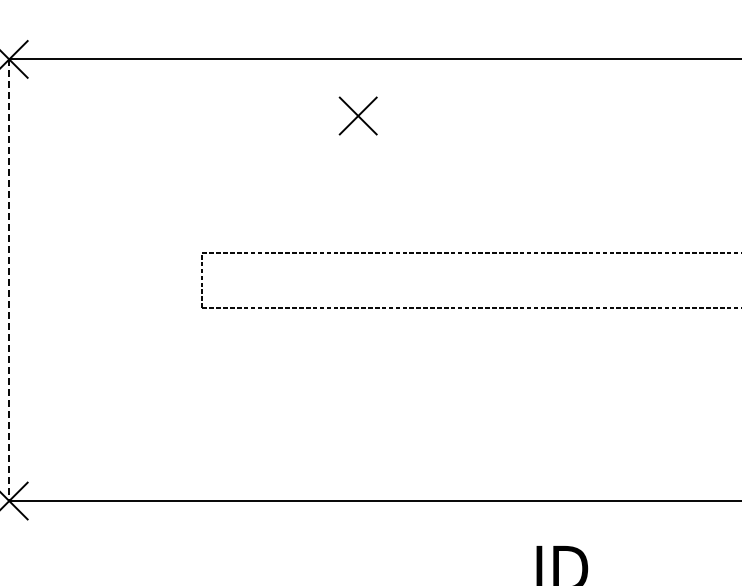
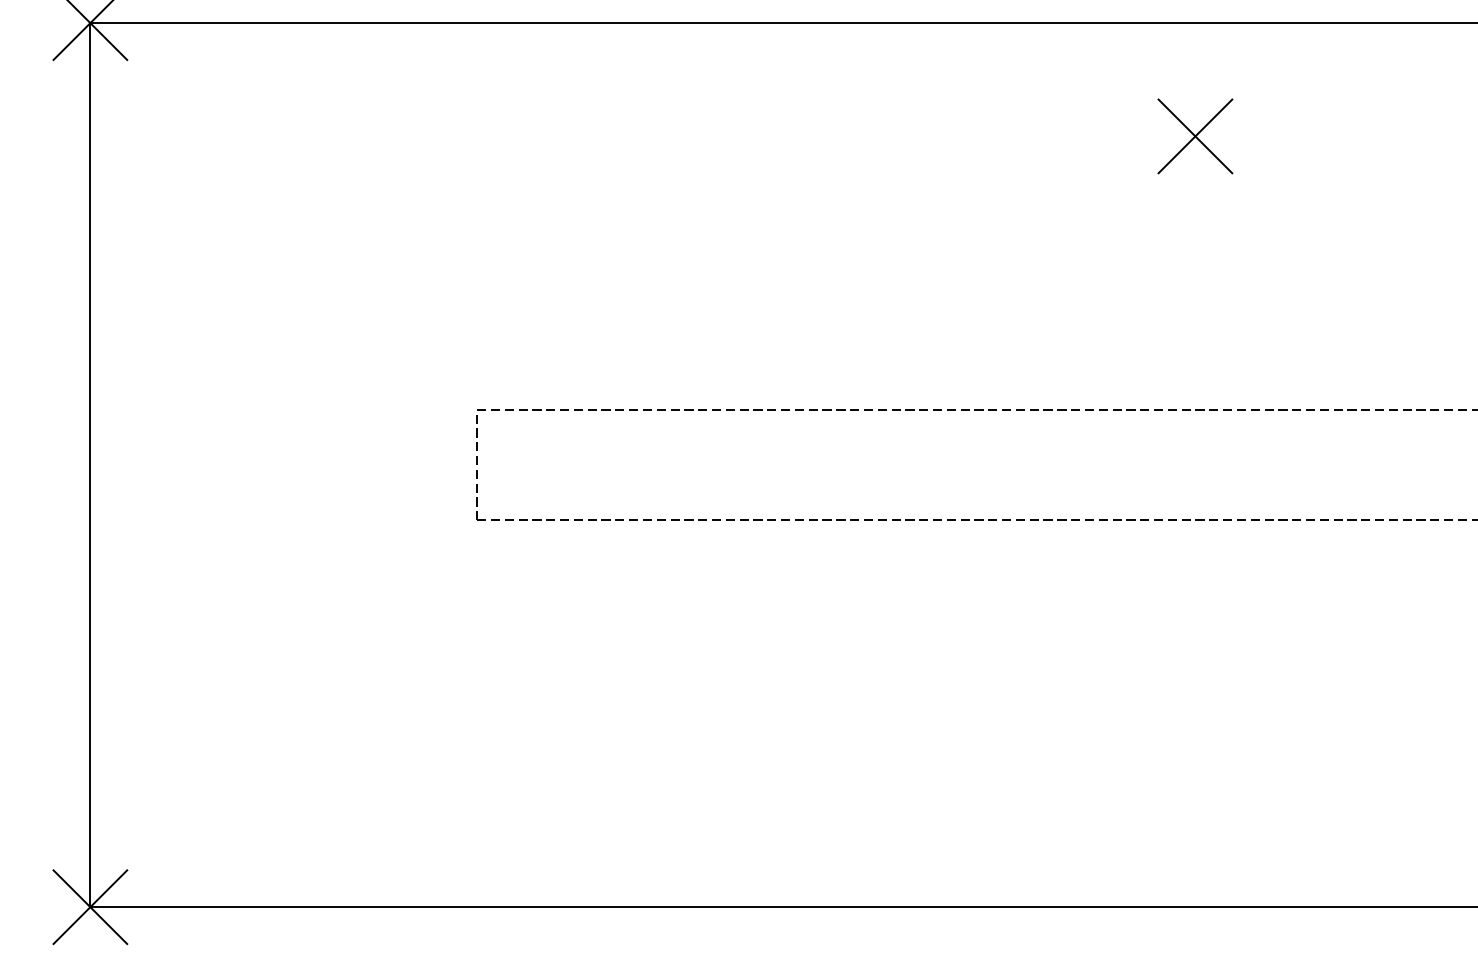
part: (357, 115) -> (1193, 135), moved
line: (9, 280) -> (90, 465), dashed -> solid

